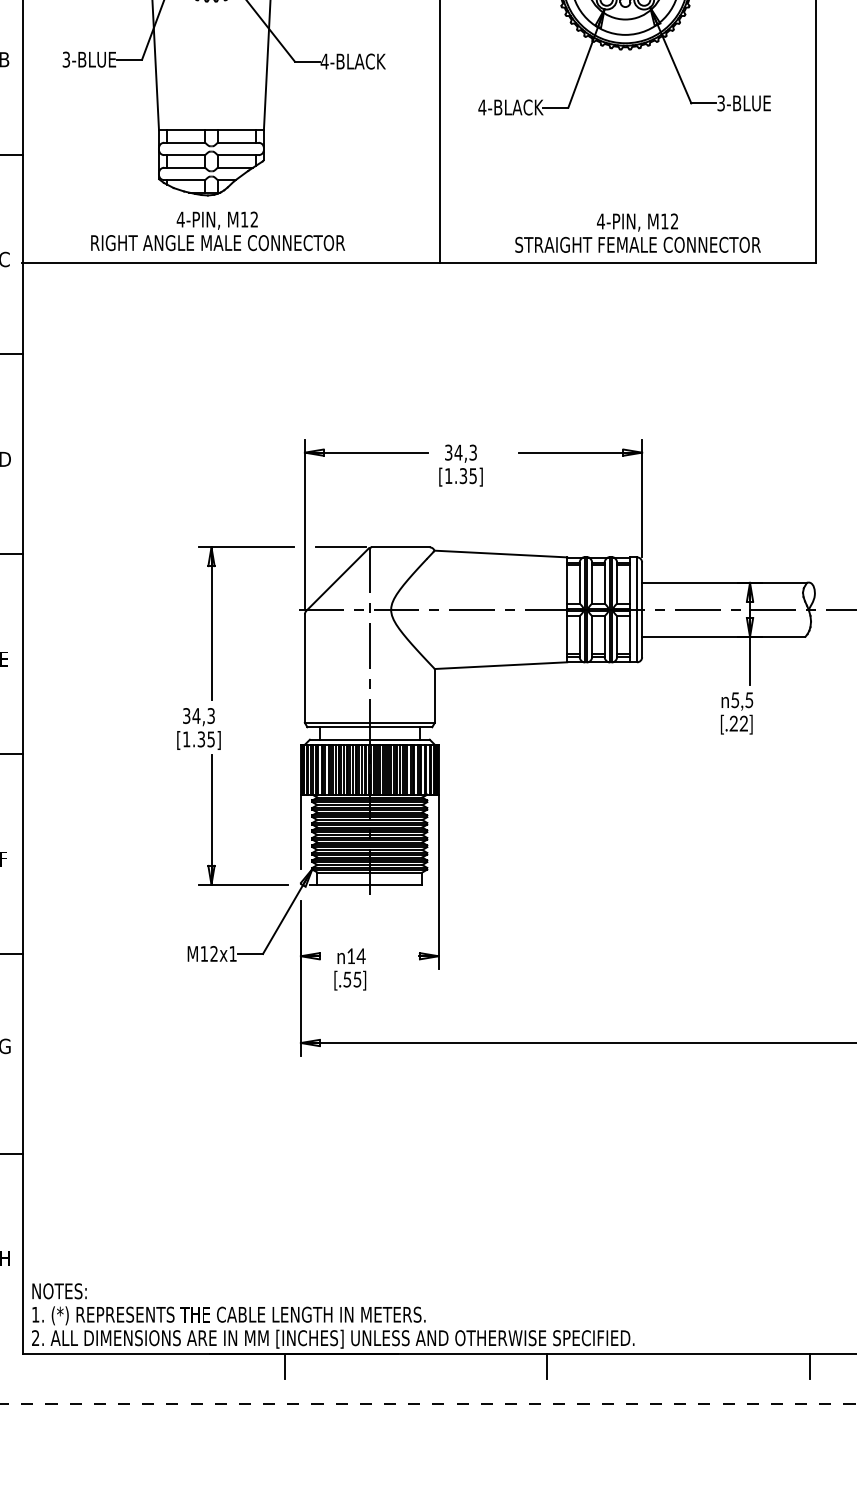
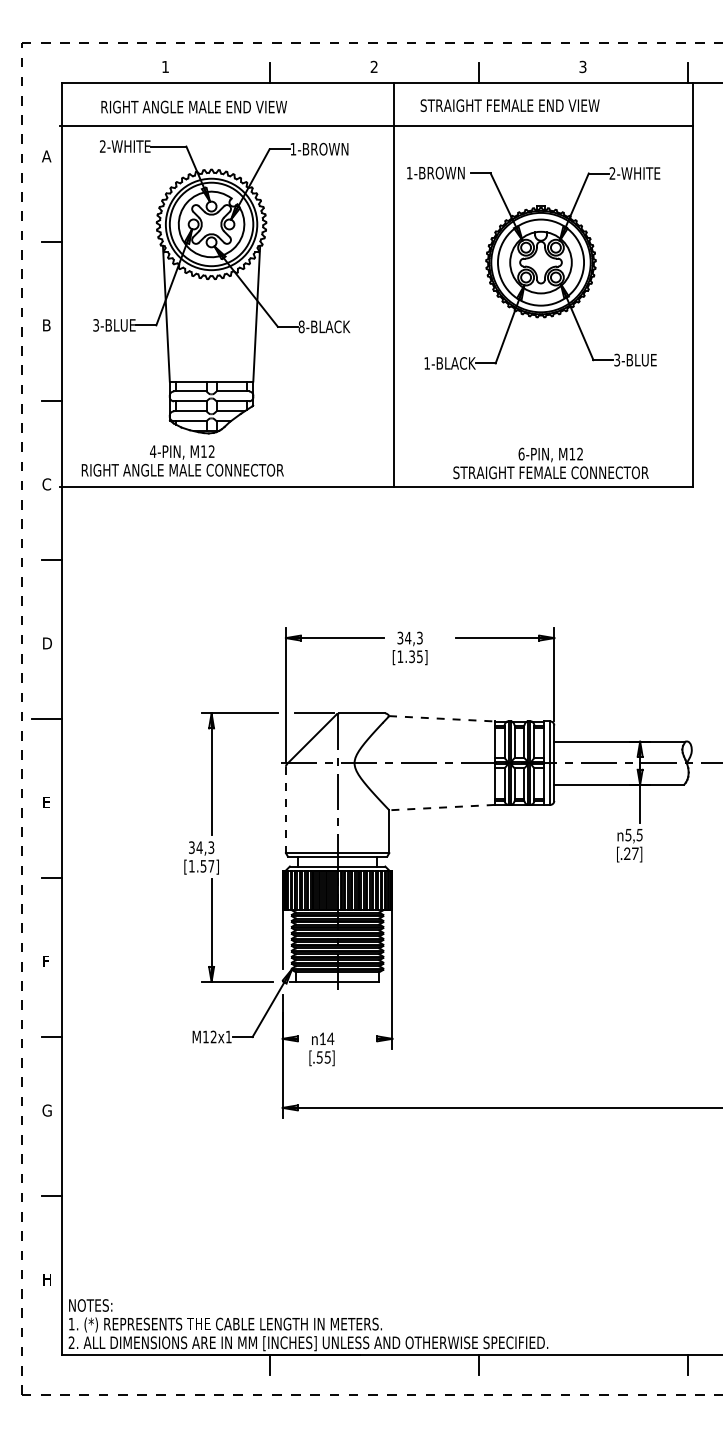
text: (324, 61) -> (301, 326), 4-BLACK -> 8-BLACK
text: (482, 107) -> (427, 363), 4-BLACK -> 1-BLACK
text: (600, 220) -> (521, 453), 4-PIN, -> 6-PIN,
text: (217, 230) -> (182, 460), moved
line: (500, 553) -> (441, 718), solid -> dashed
line: (500, 665) -> (441, 807), solid -> dashed
line: (304, 669) -> (285, 810), solid -> dashed
text: (744, 723) -> (635, 853), [.22] -> [.27]
text: (206, 738) -> (207, 865), [1.35] -> [1.57]

